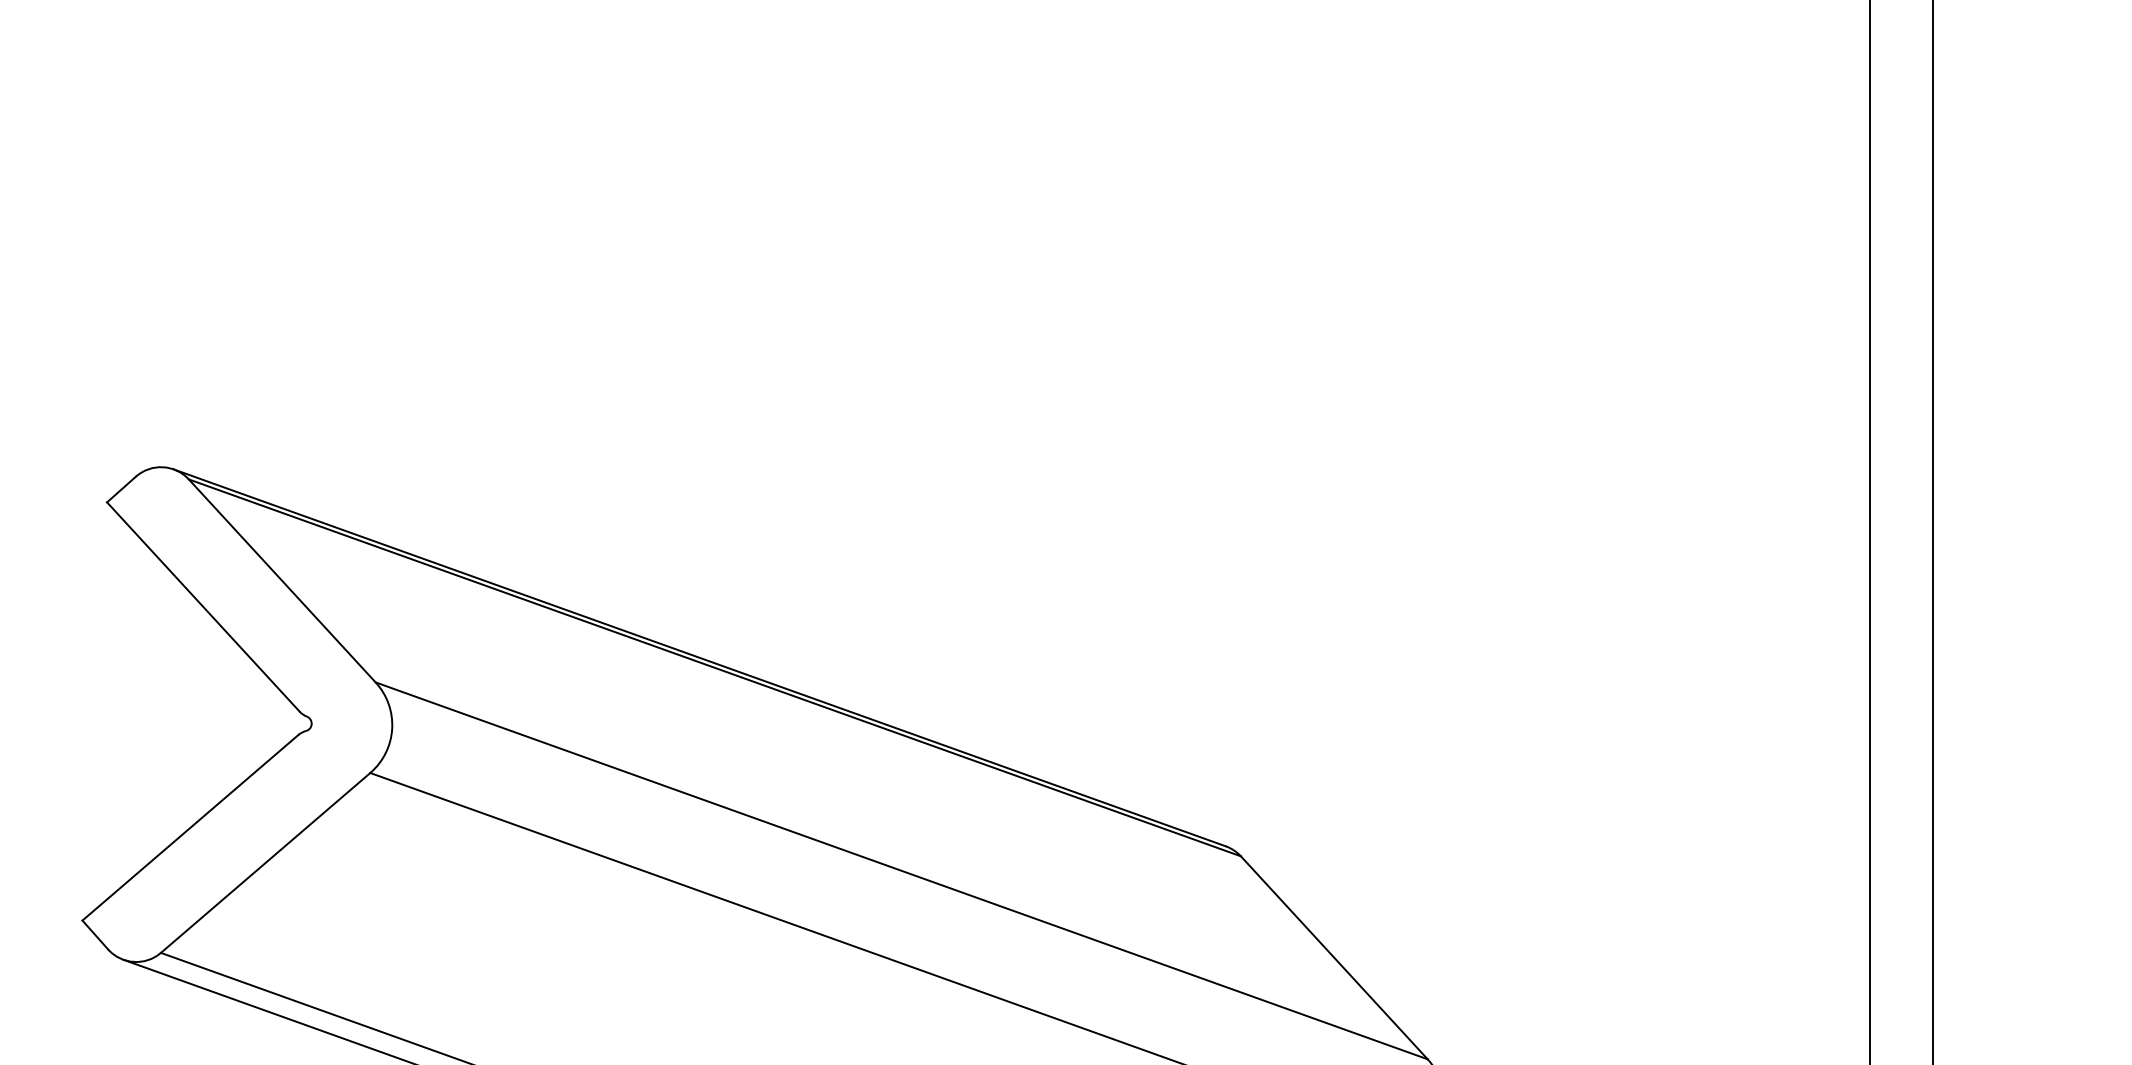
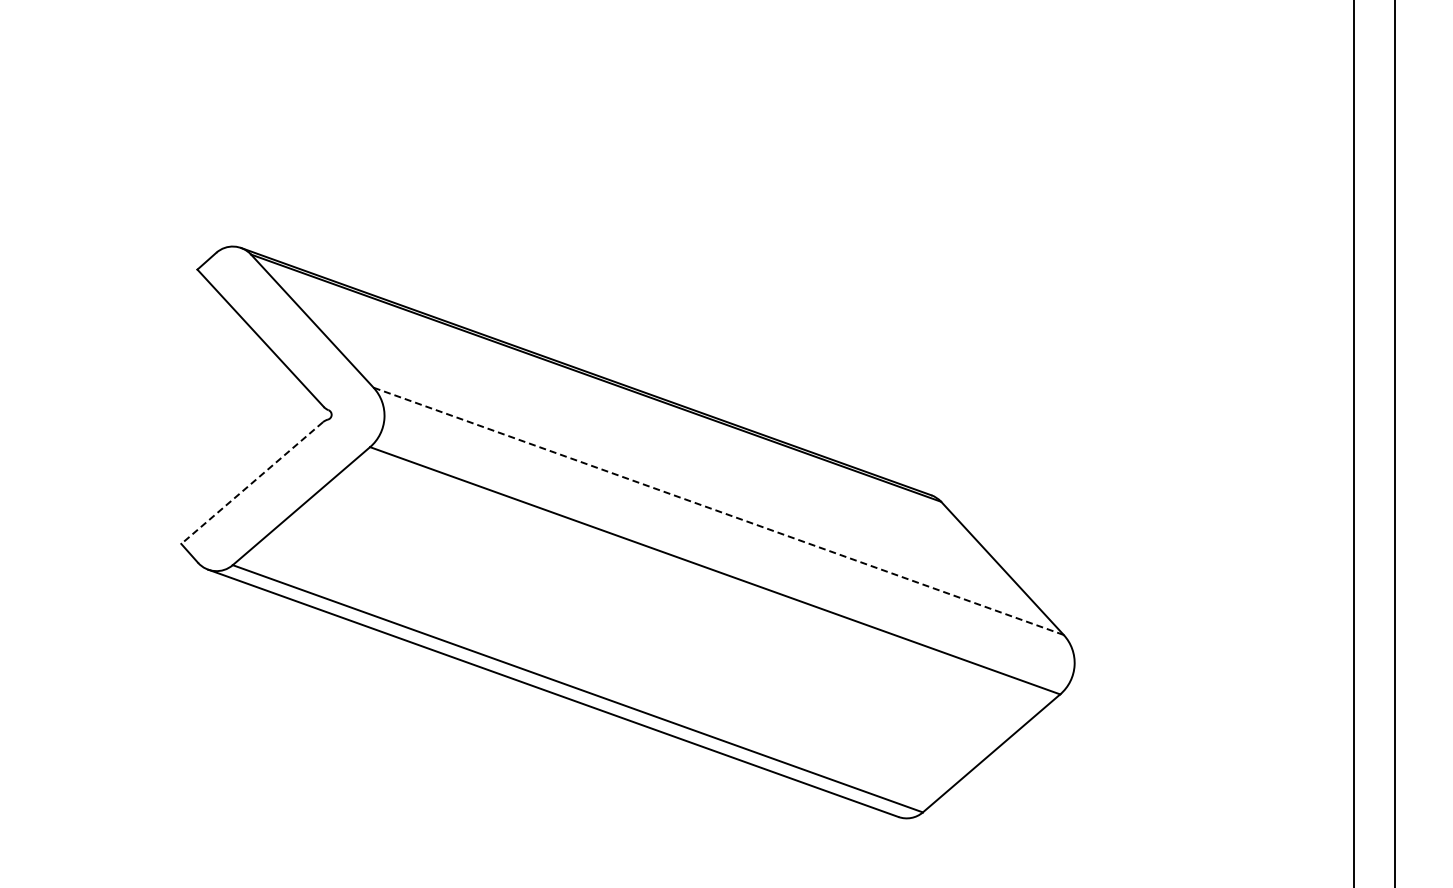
line: (189, 828) -> (251, 483), solid -> dashed
line: (901, 871) -> (718, 511), solid -> dashed

